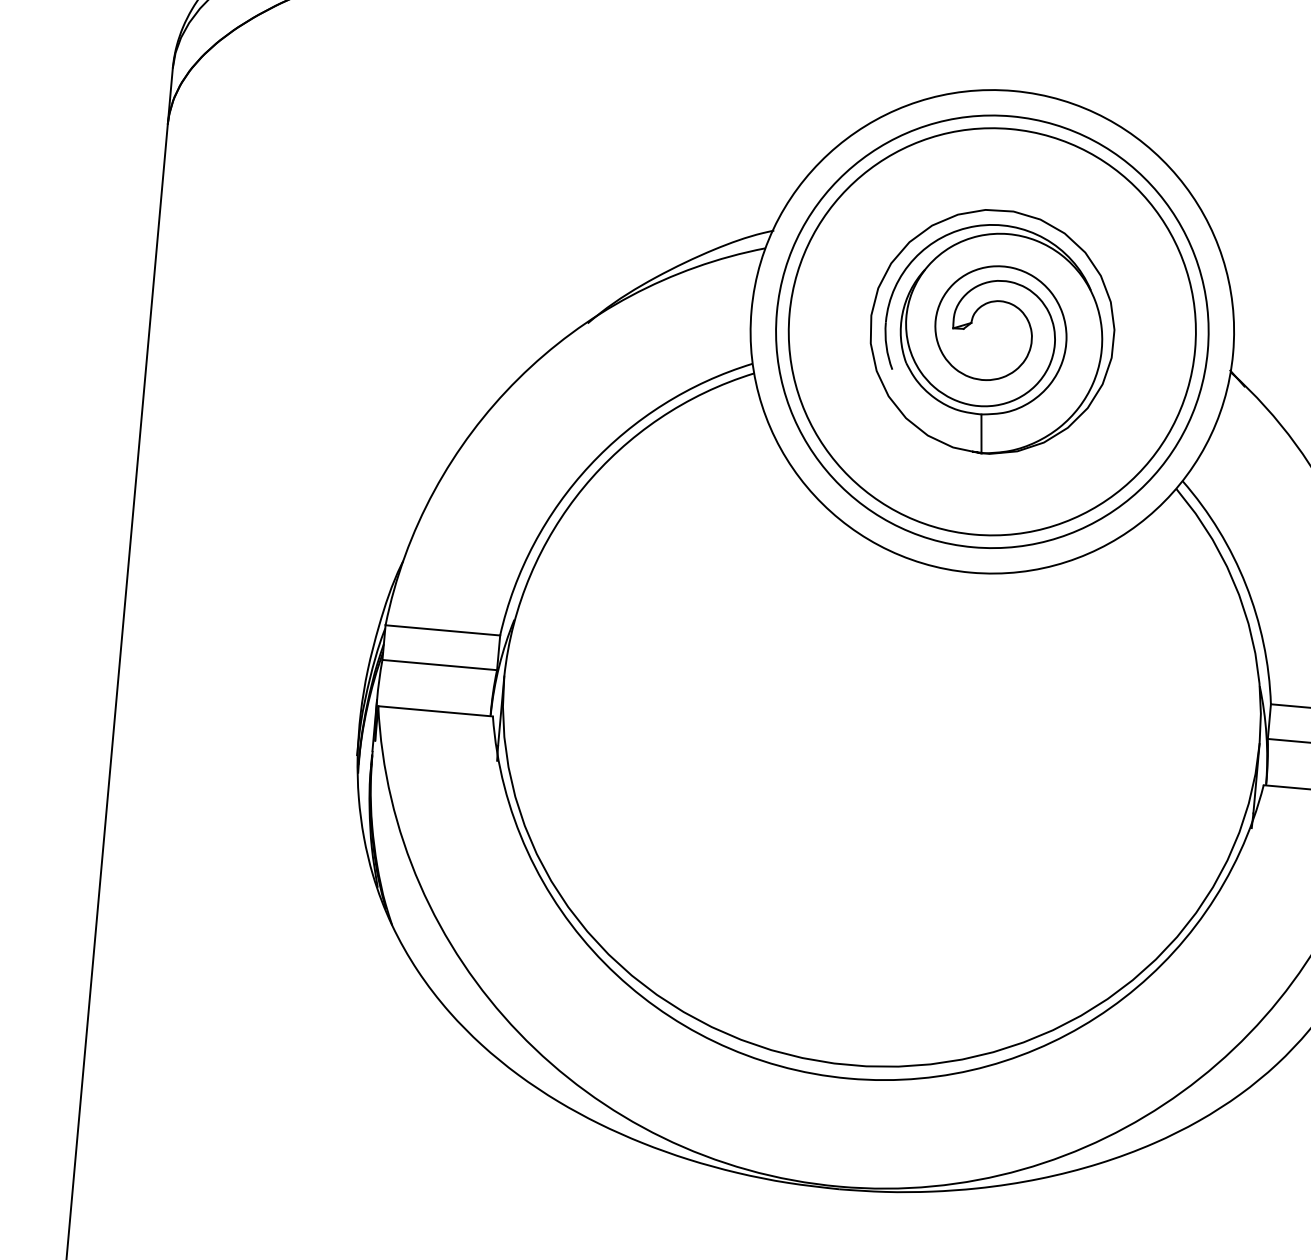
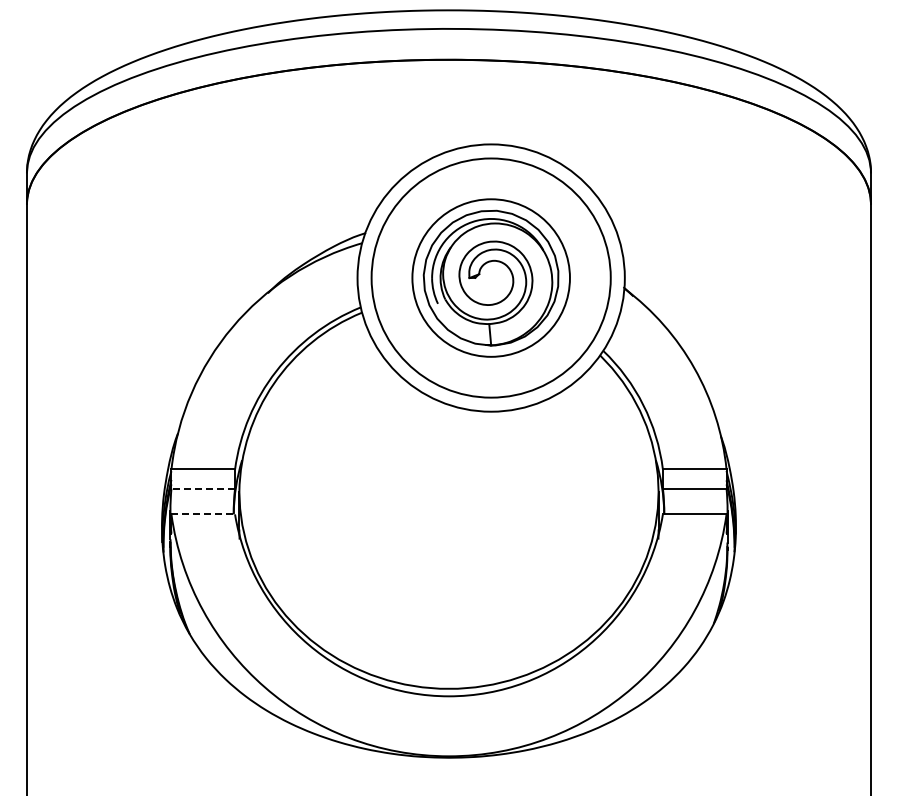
circle: (991, 330) -> (490, 277), size x0.7
line: (440, 664) -> (203, 488), solid -> dashed
line: (436, 711) -> (203, 514), solid -> dashed

